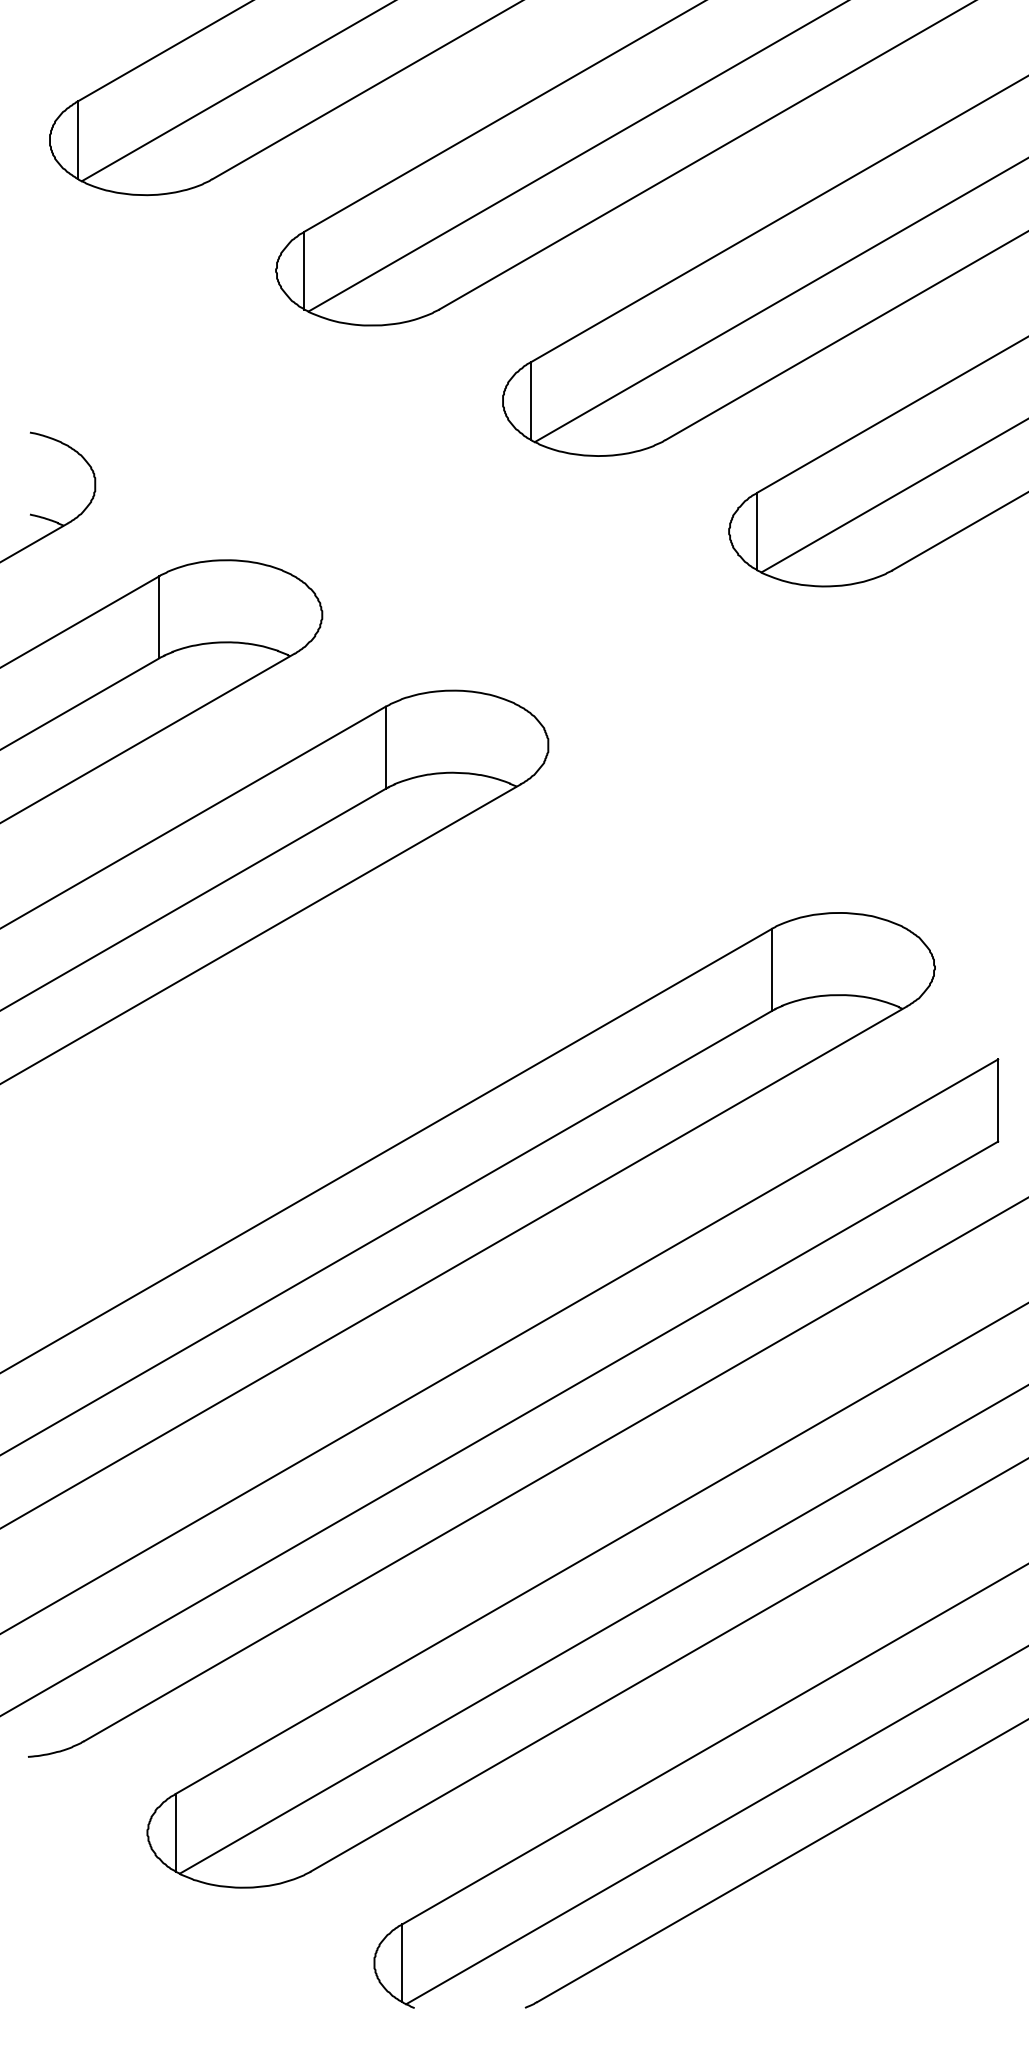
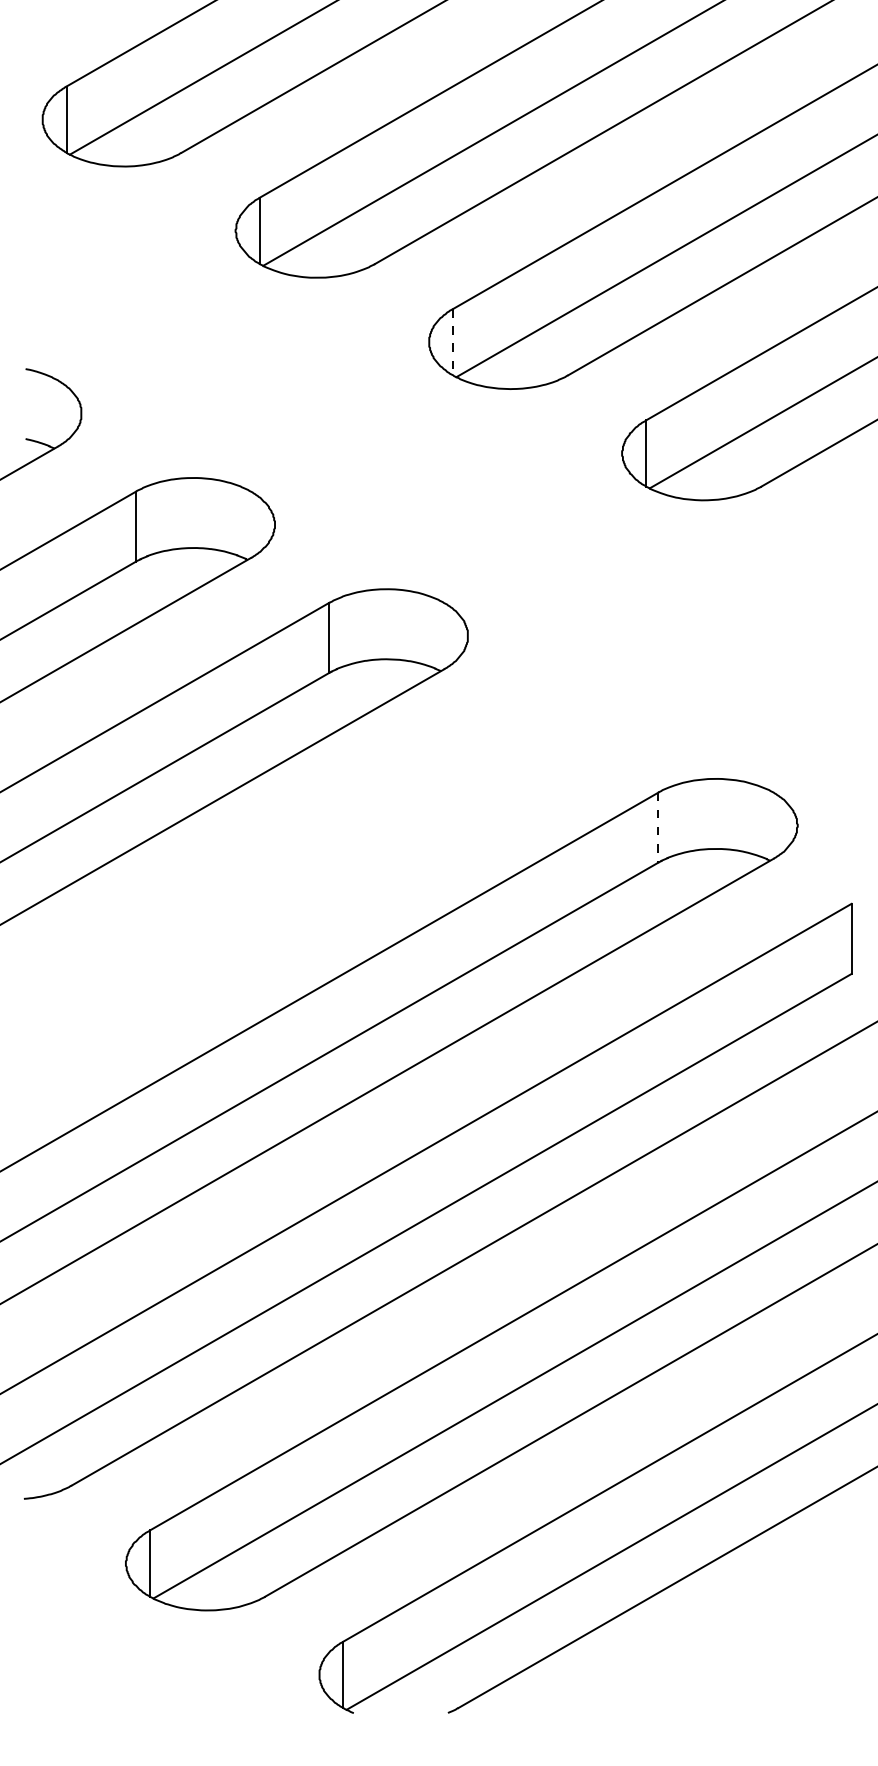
line: (531, 401) -> (453, 342), solid -> dashed
line: (771, 971) -> (658, 828), solid -> dashed

